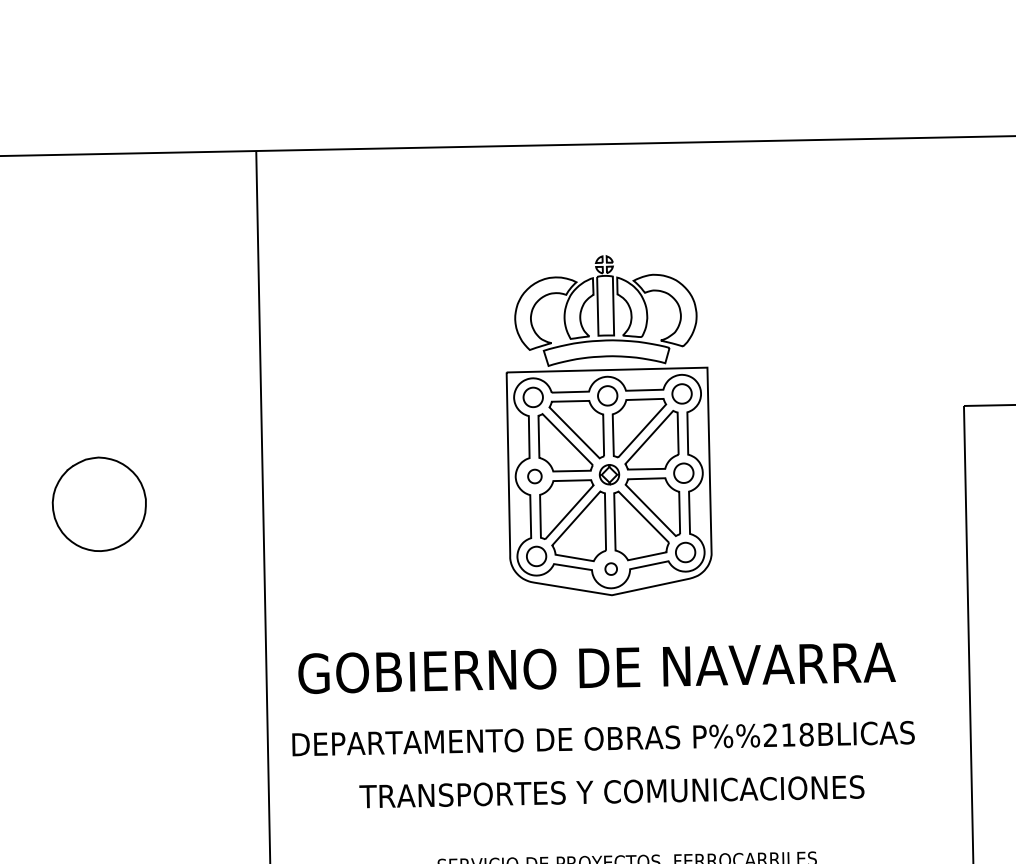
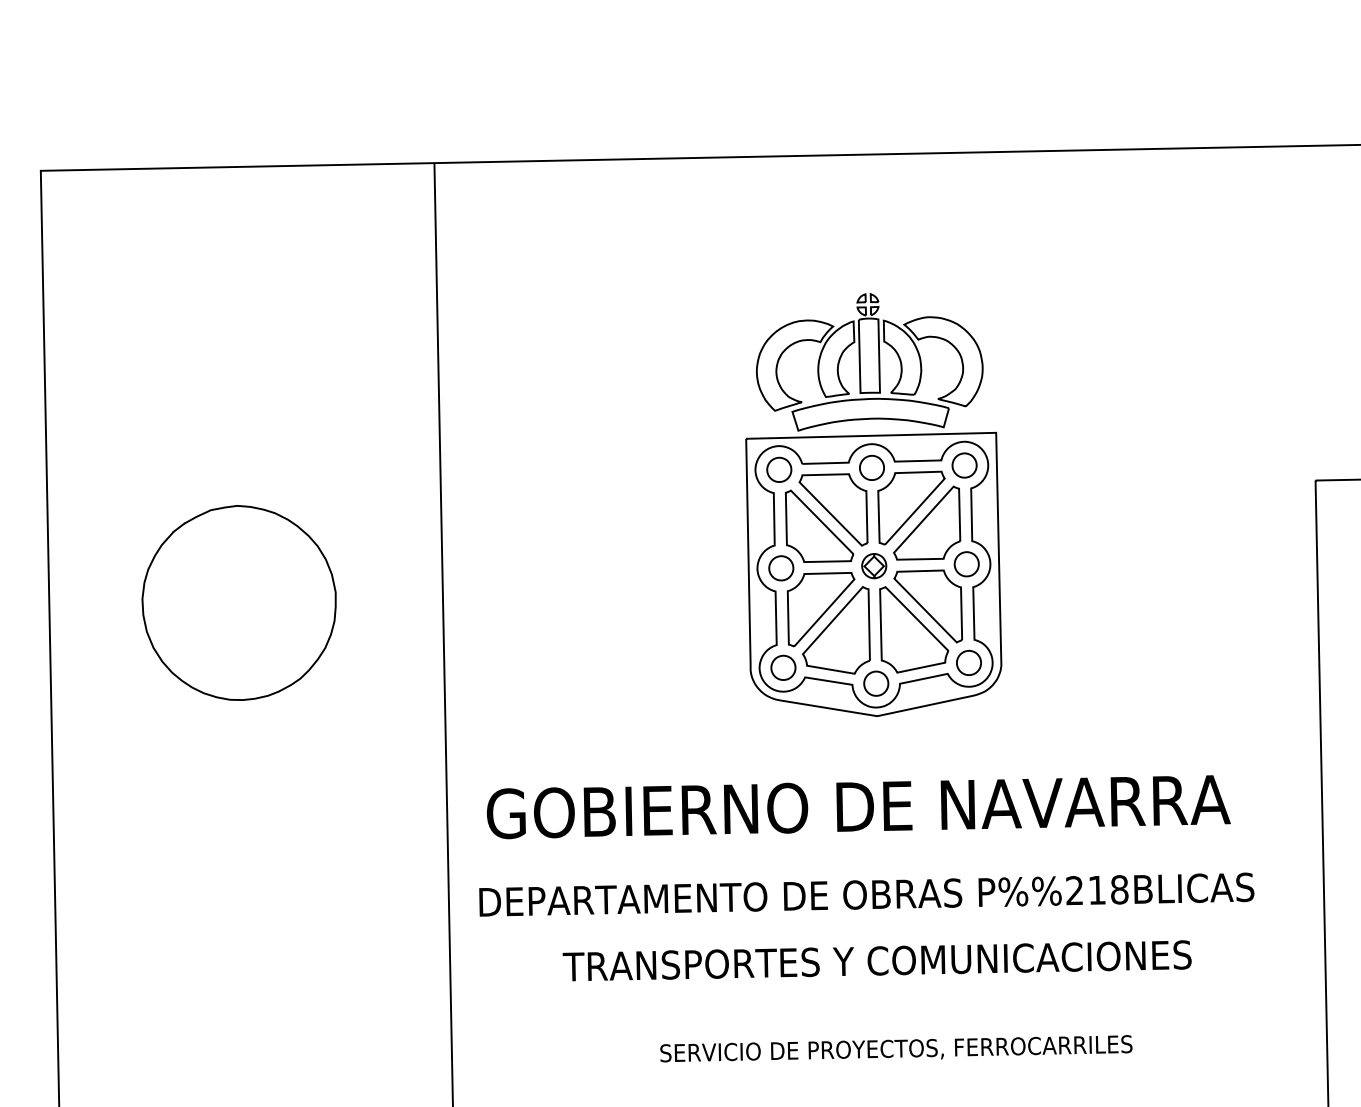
part: (535, 476) -> (781, 568), size x1.43
part: (98, 503) -> (238, 602), size x1.67
part: (611, 569) -> (876, 683), size x1.67

